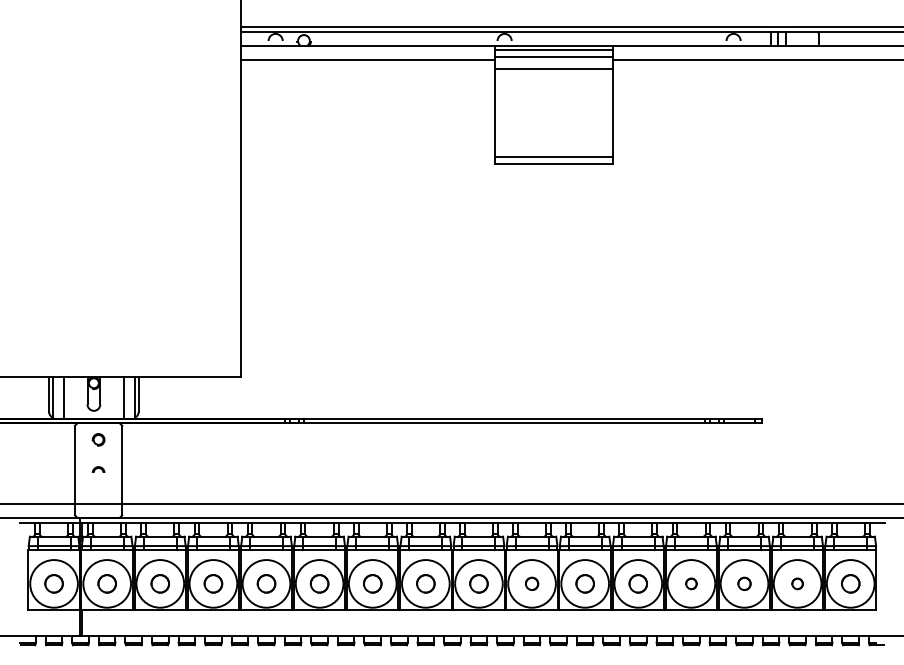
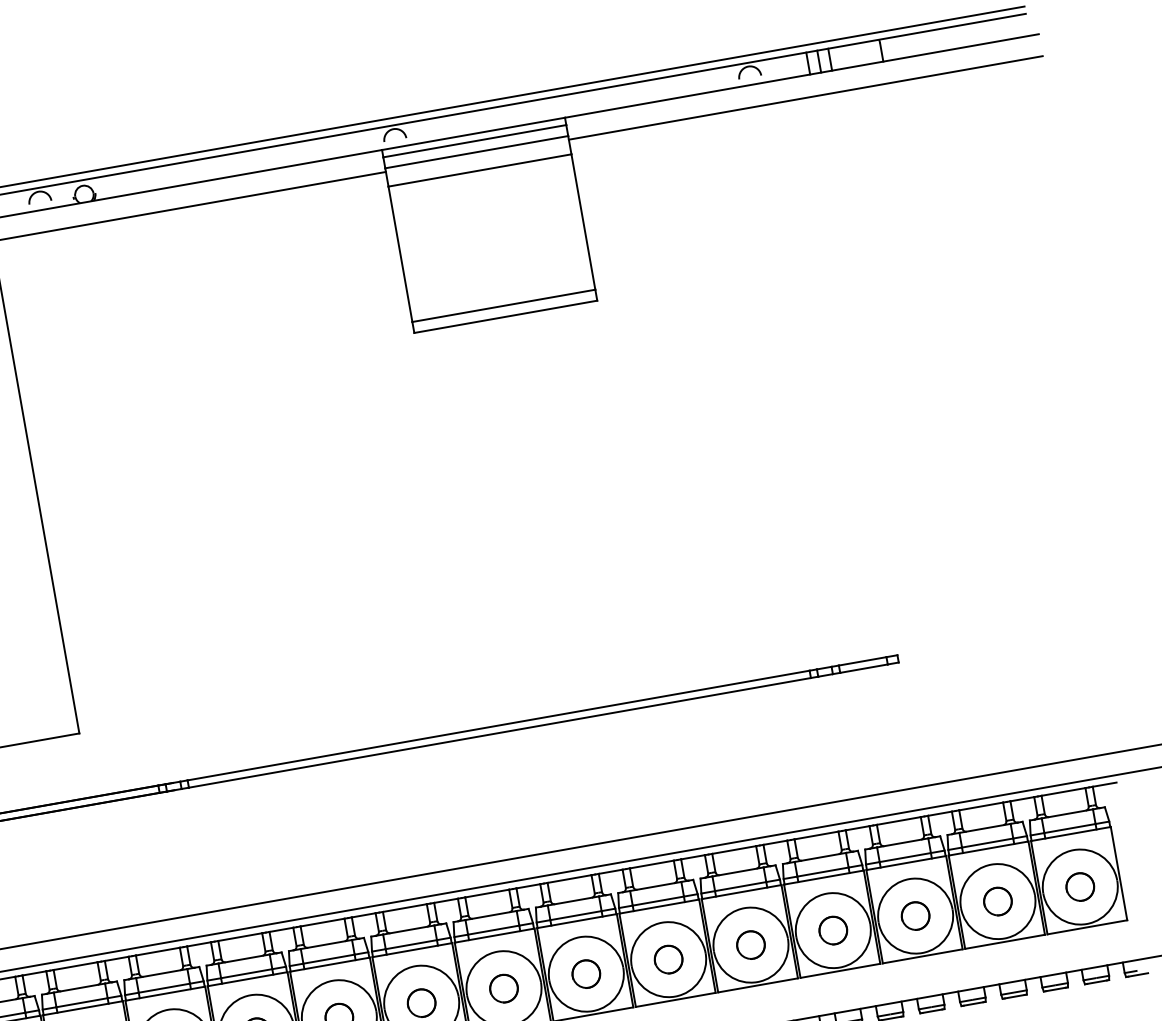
part: (531, 583) -> (585, 973), size x1.43
part: (691, 583) -> (833, 930), size x1.67
part: (744, 583) -> (915, 915), size x1.43
part: (797, 583) -> (997, 901), size x1.67

